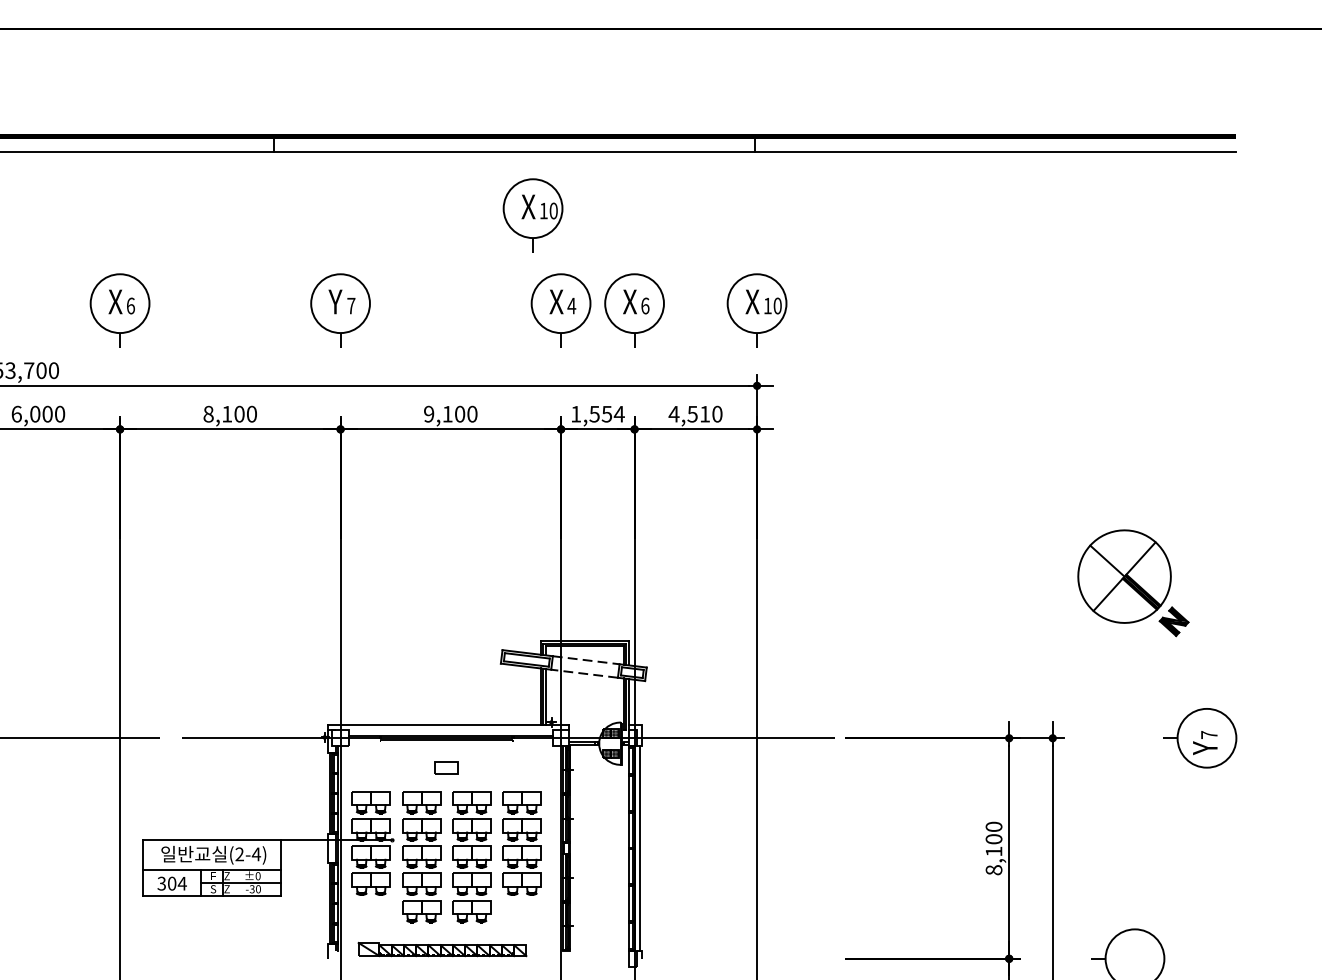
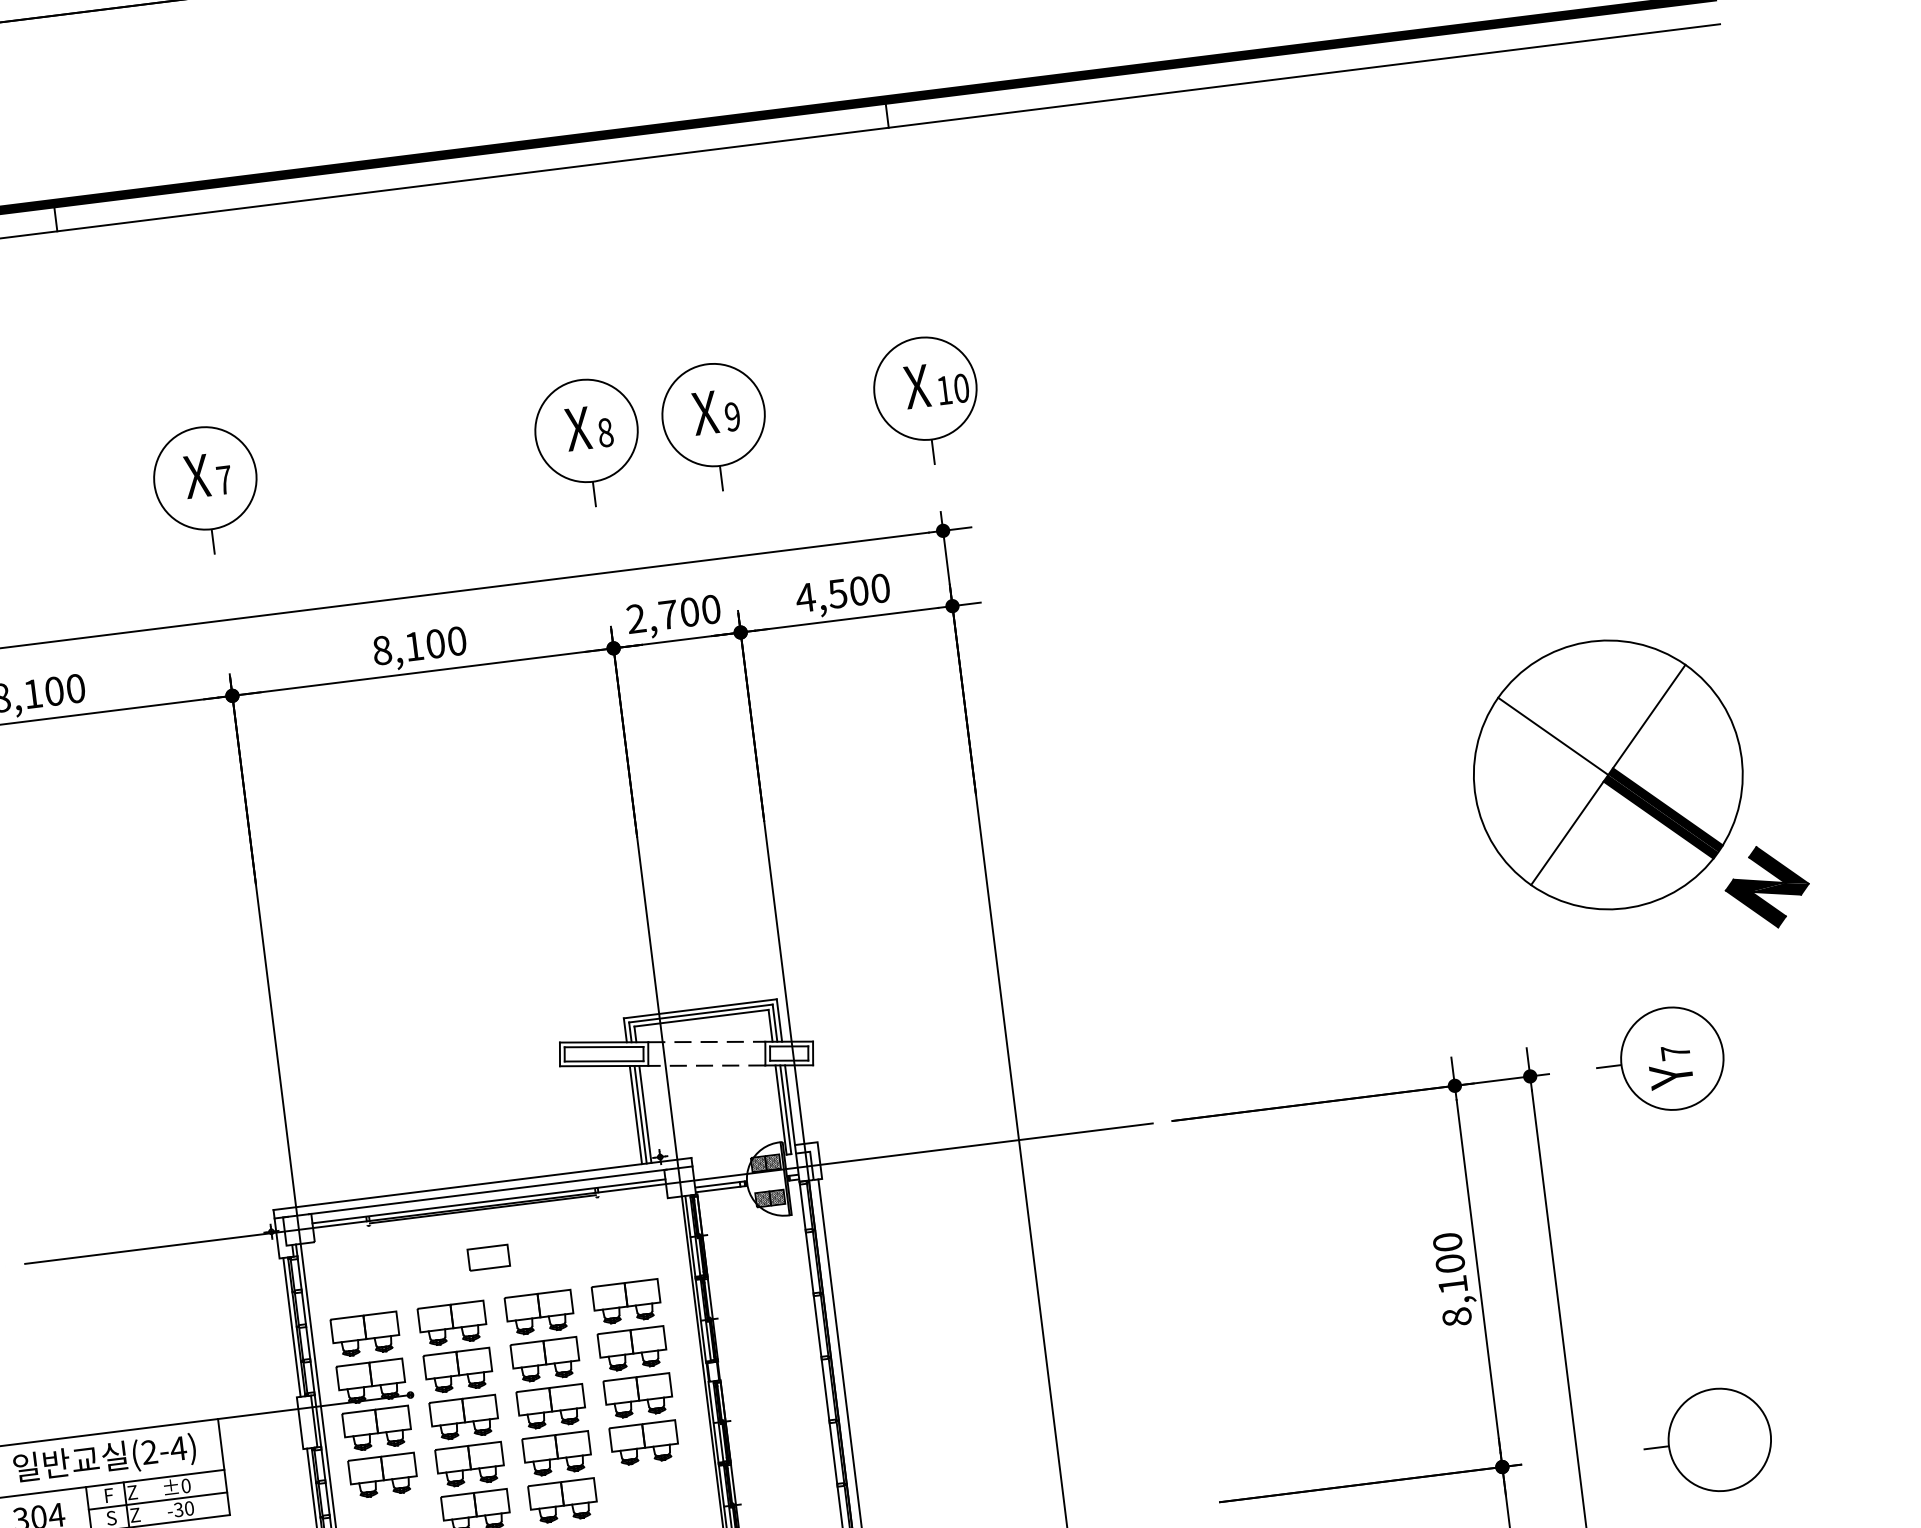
part: (532, 215) -> (518, 284), removed
text: (335, 301) -> (196, 475), Y -> X
text: (571, 305) -> (604, 431), 4 -> 8
text: (645, 305) -> (732, 415), 6 -> 9
text: (597, 413) -> (673, 612), 1,554 -> 2,700
text: (705, 413) -> (859, 589), 4,510 -> 4,500
text: (429, 414) -> (382, 650), 9,100 -> 8,100
part: (1133, 583) -> (1636, 791), size x1.67
line: (450, 730) -> (487, 1192), added
part: (1200, 738) -> (1661, 1060), moved

